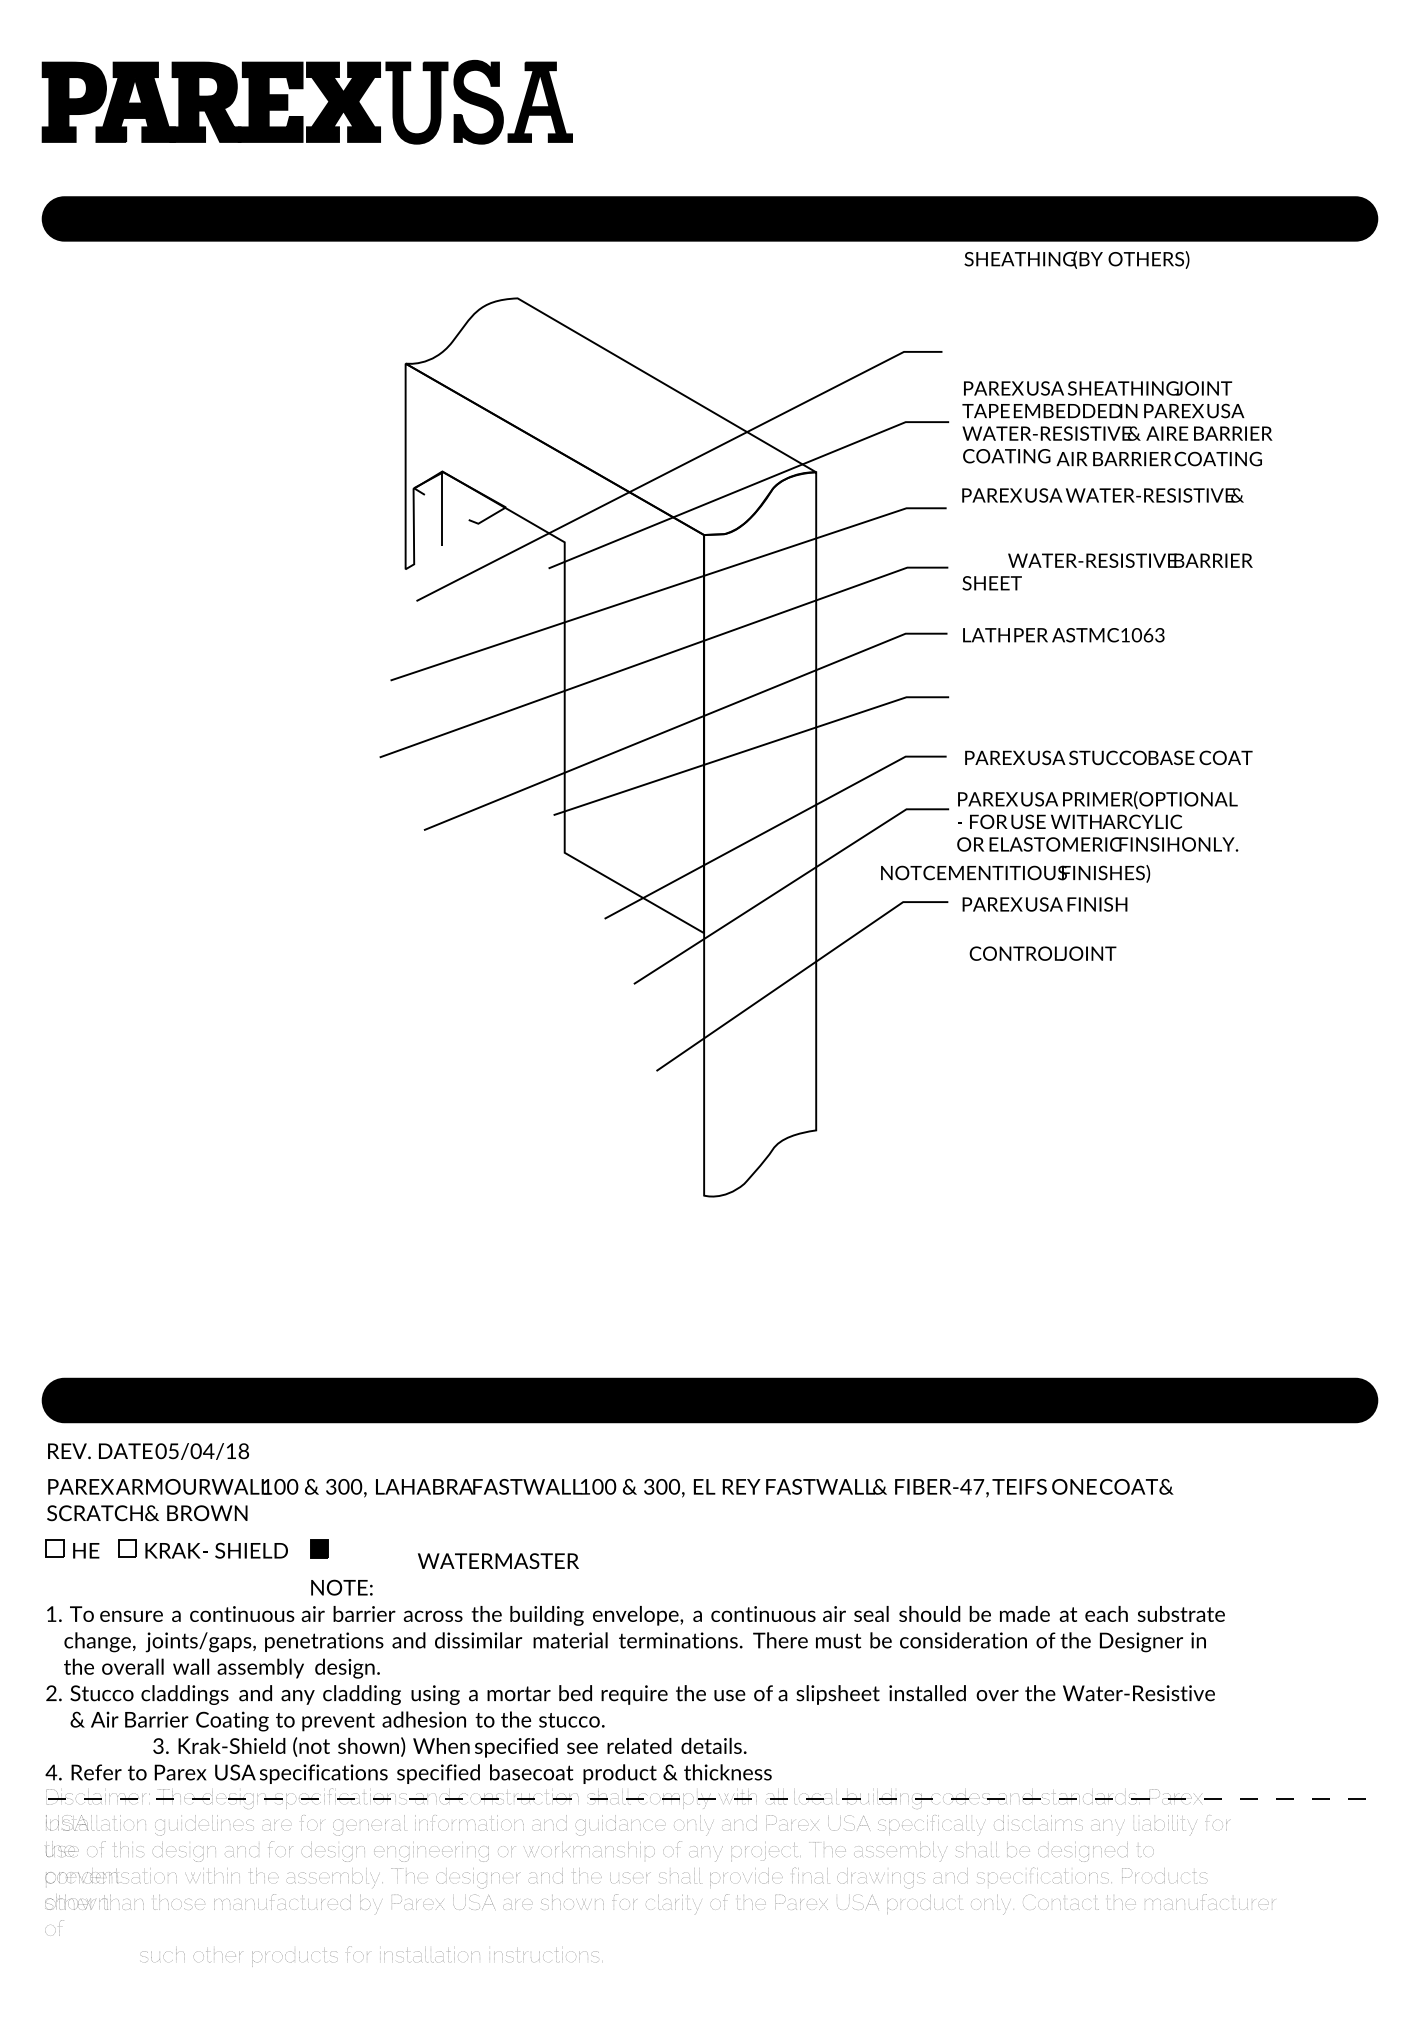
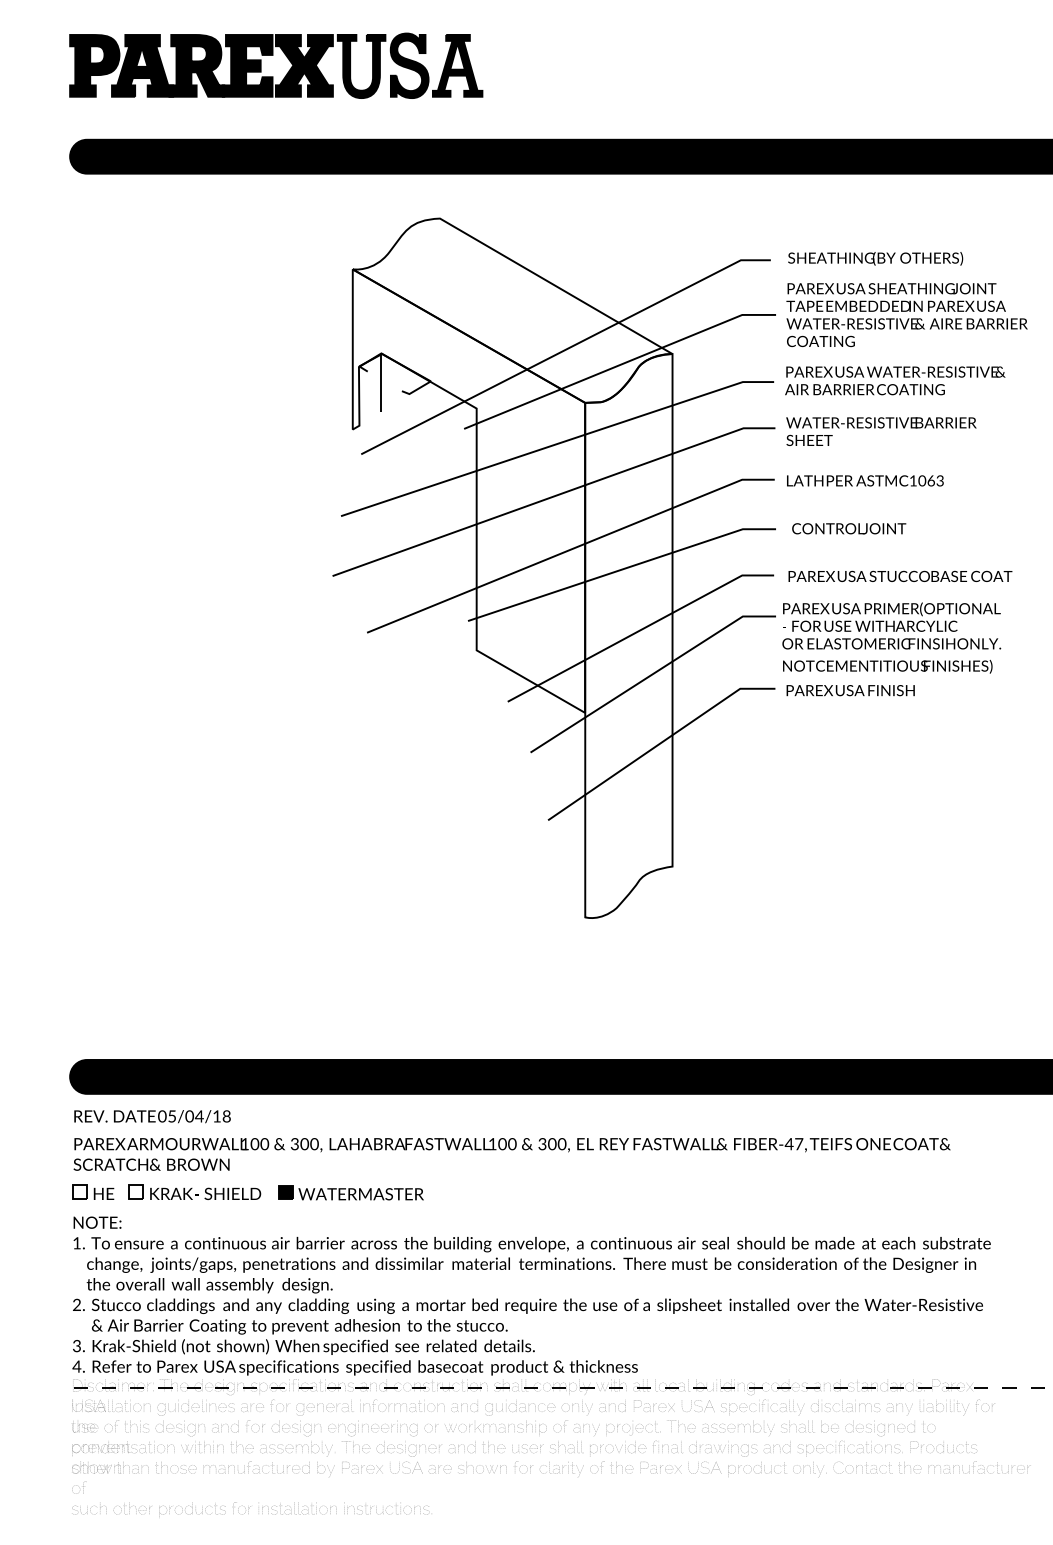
text: (1076, 259) -> (875, 258), moved
text: (1158, 458) -> (864, 389), moved
text: (1130, 560) -> (881, 422), moved
text: (1015, 873) -> (887, 666), moved
text: (1042, 953) -> (848, 528), moved
text: (498, 1560) -> (361, 1193), moved
text: (341, 1587) -> (97, 1222), moved
text: (449, 1747) -> (303, 1347), moved
text: (371, 1956) -> (252, 1509), moved

